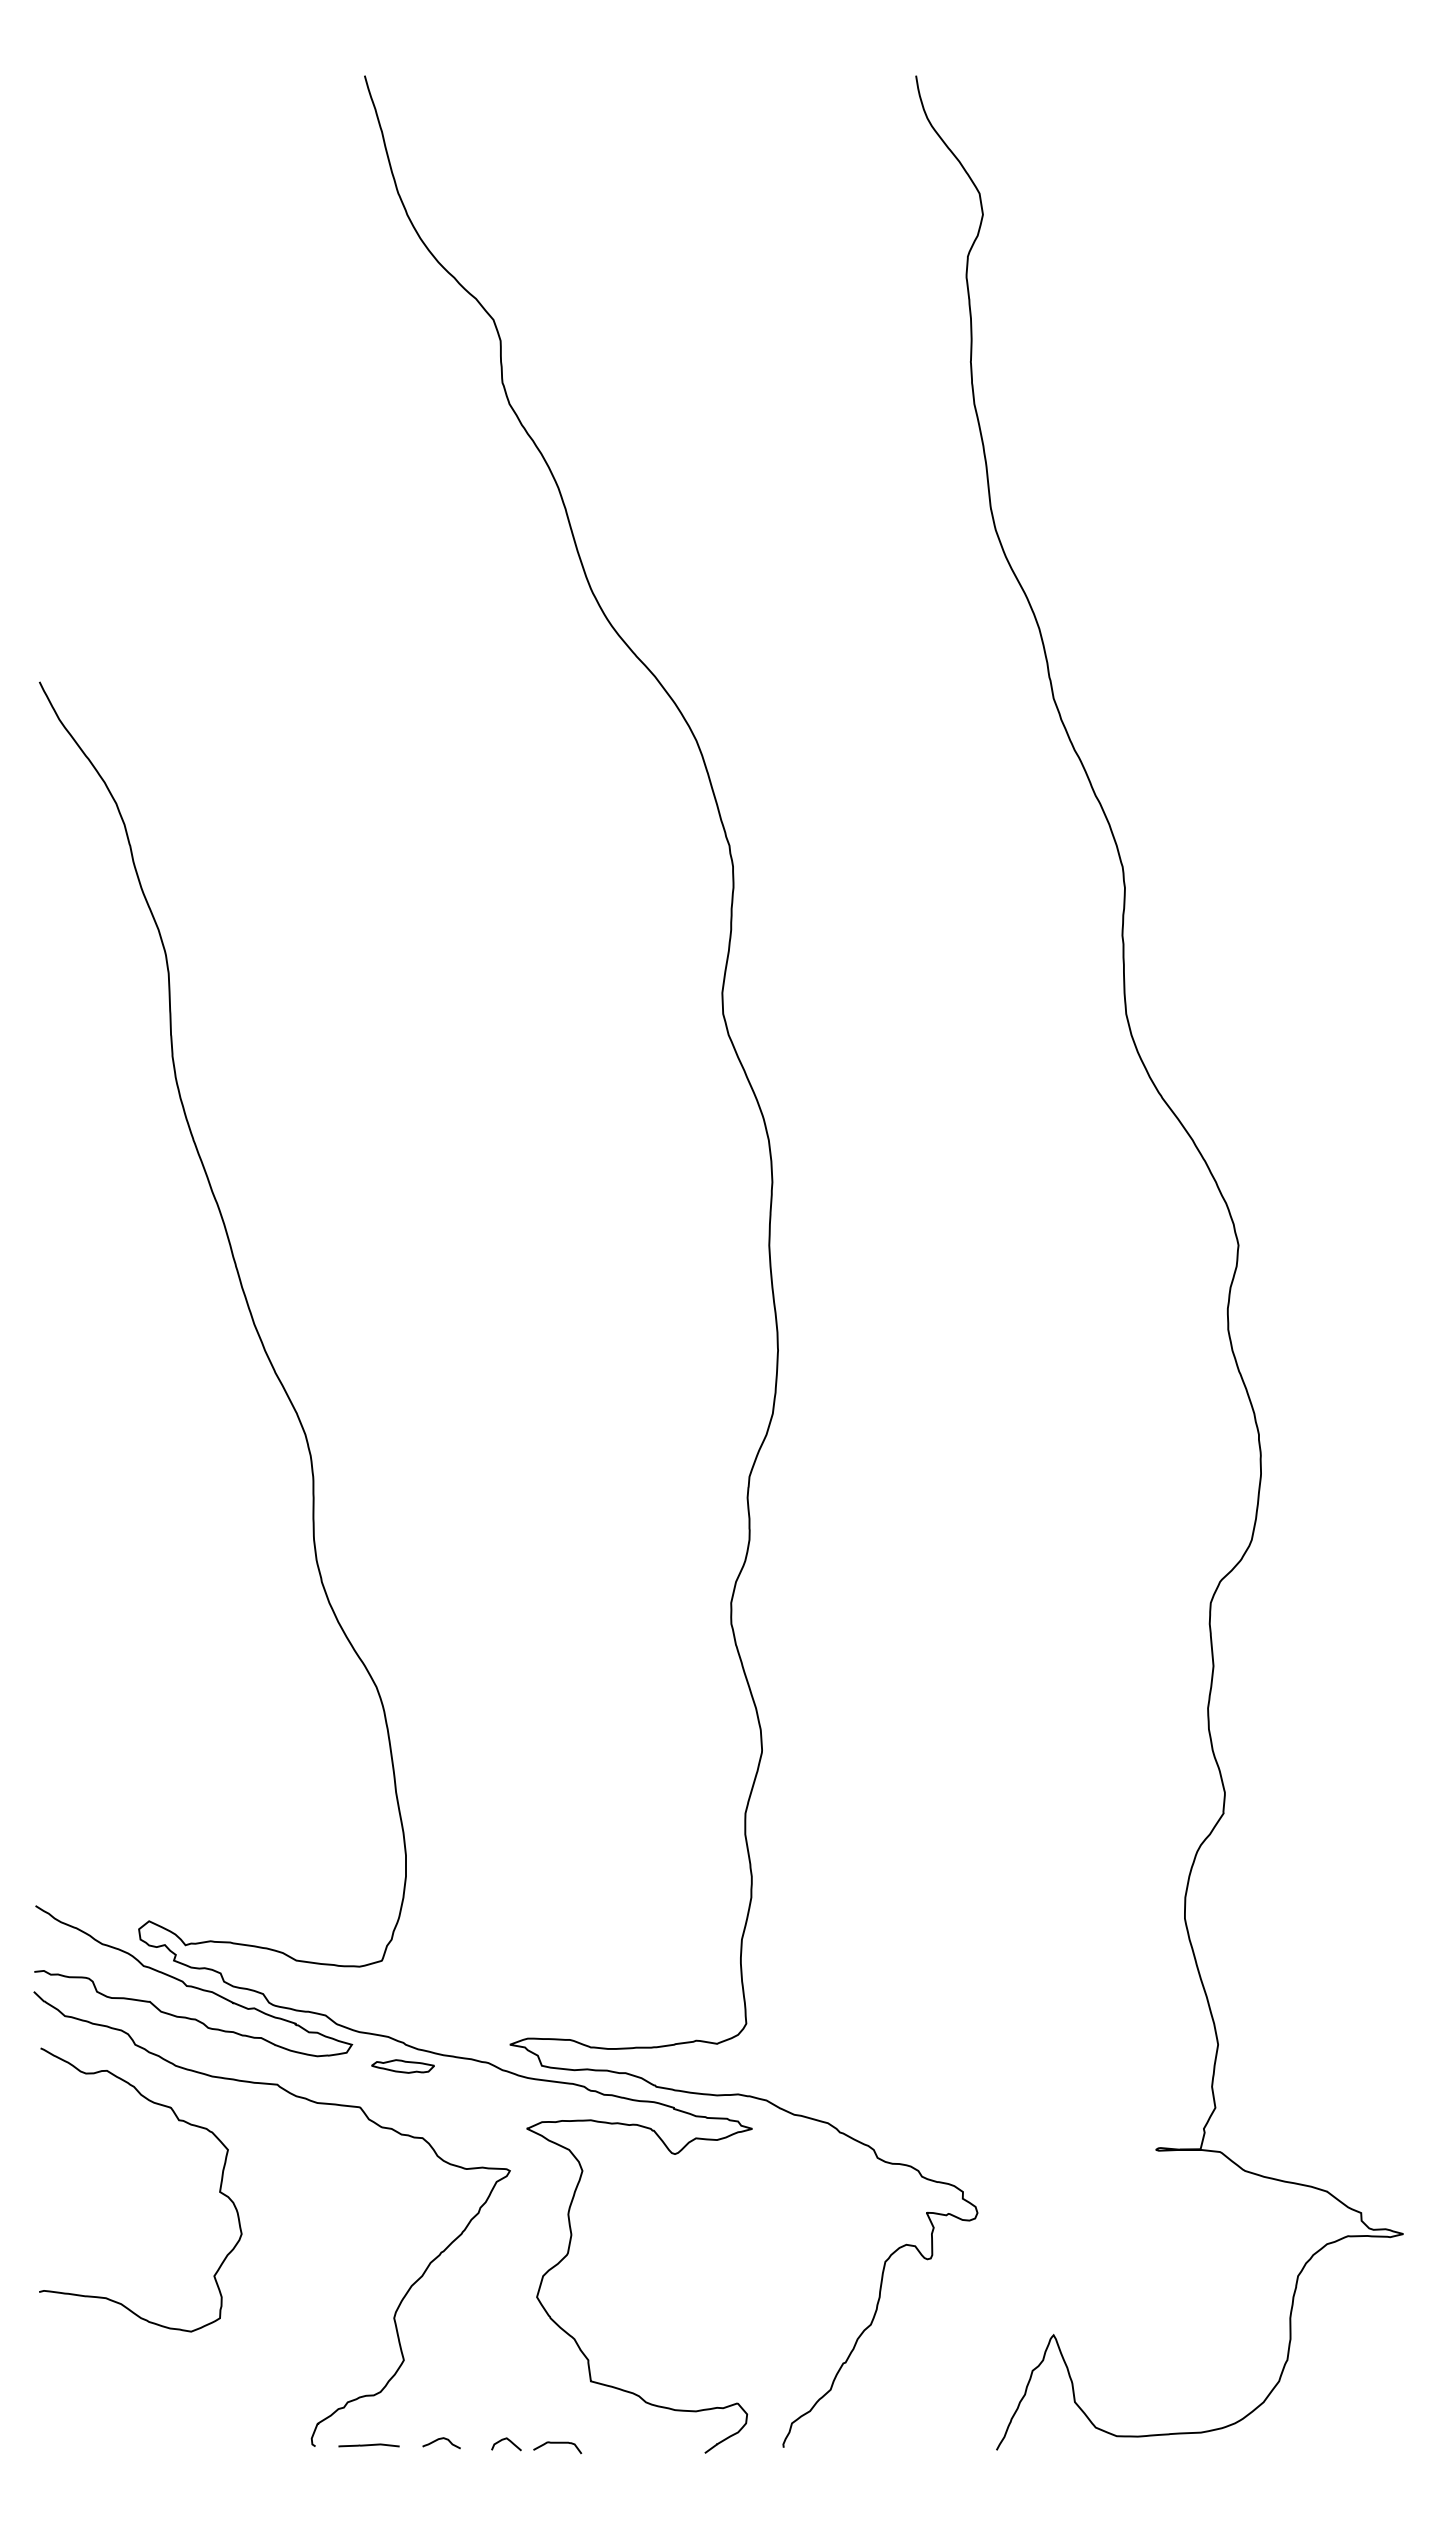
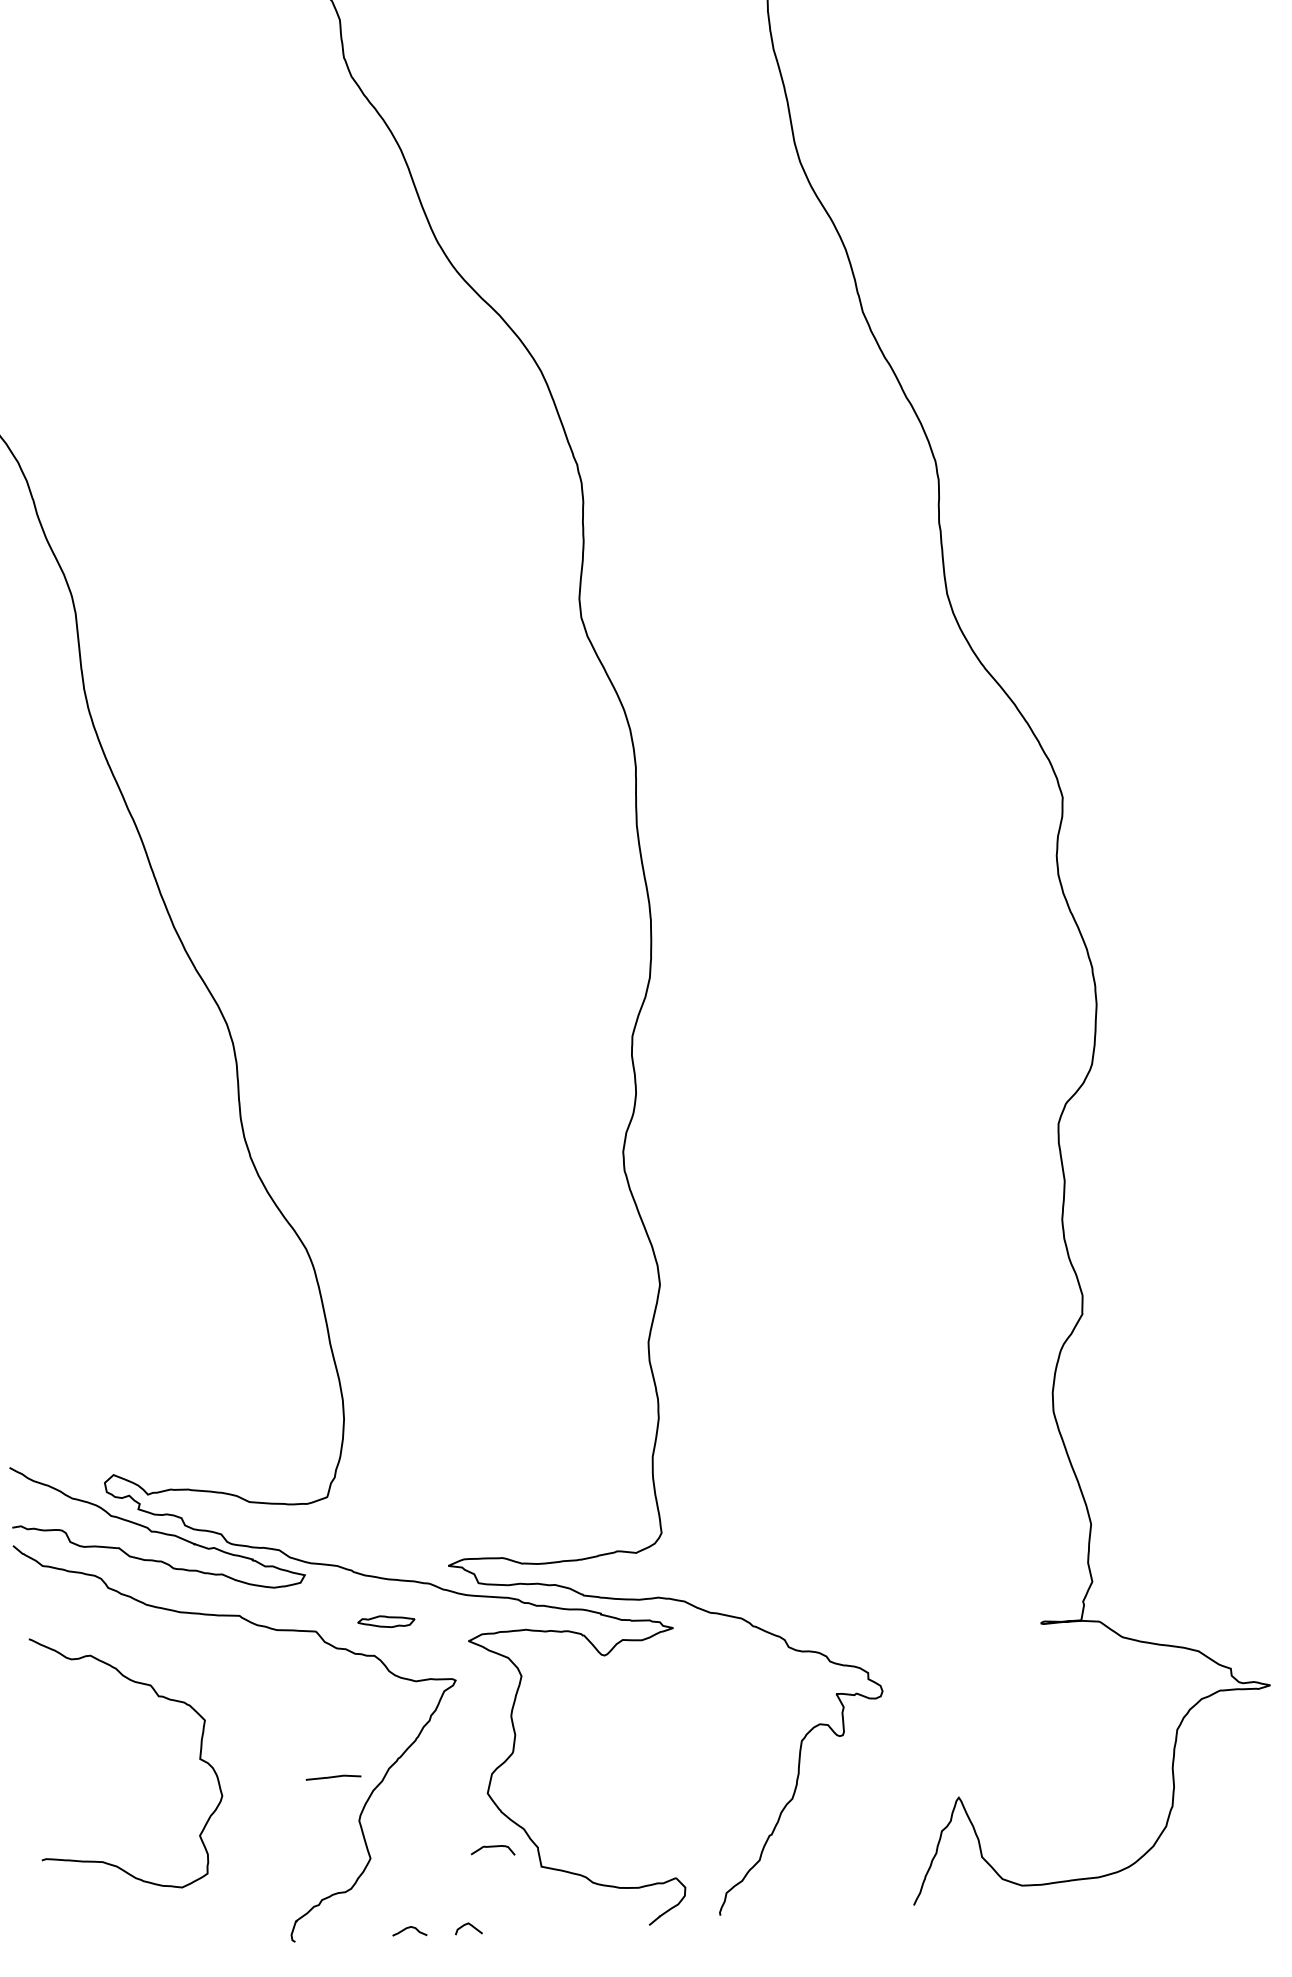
part: (402, 2066) -> (385, 1621), moved
curve: (179, 2121) -> (159, 1697), moved
curve: (557, 2443) -> (492, 1847), moved
curve: (368, 2445) -> (333, 1777), moved

